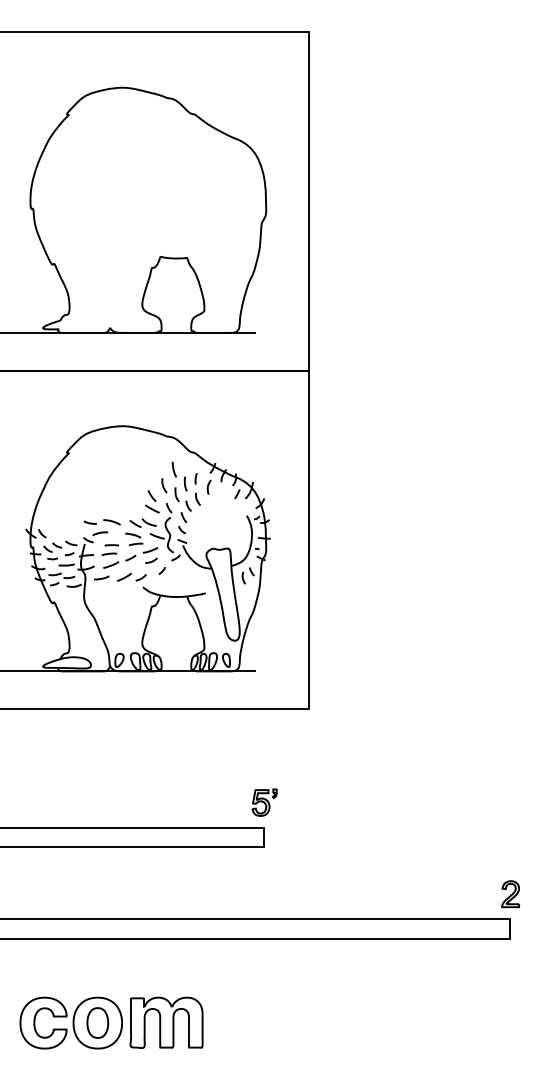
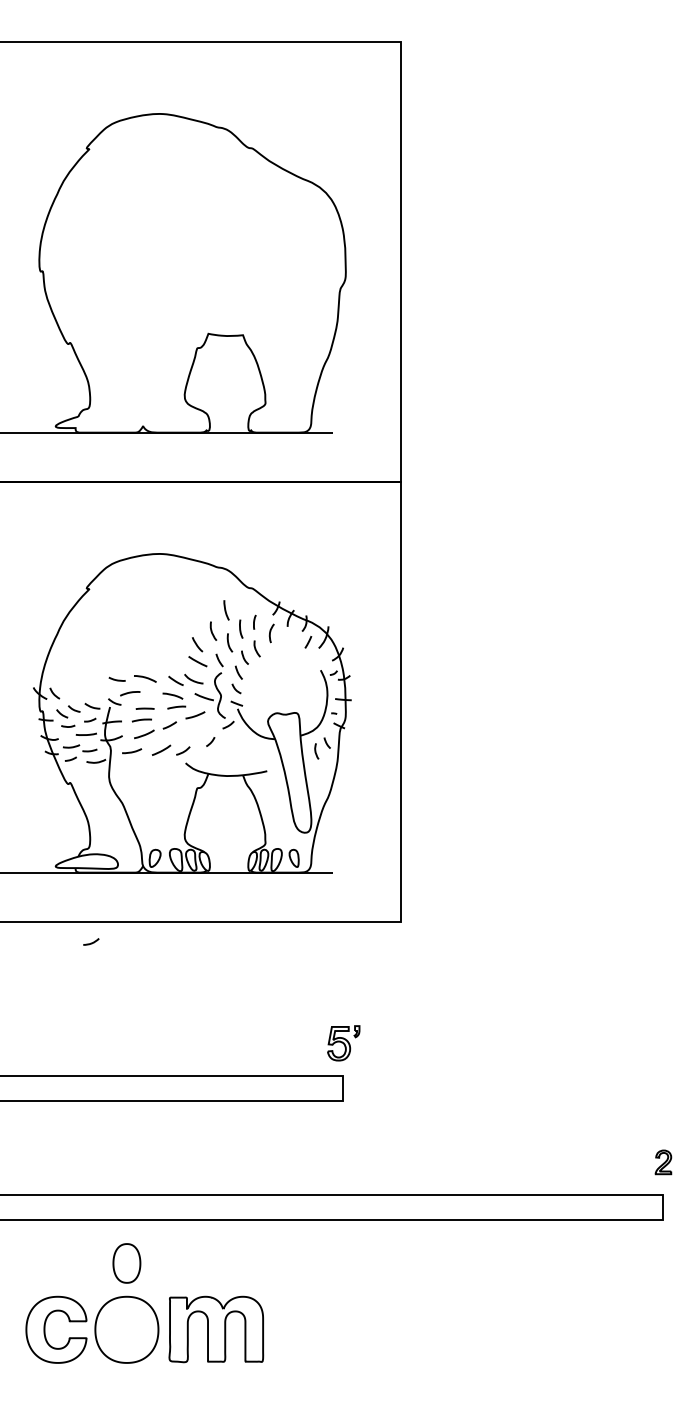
curve: (152, 560) -> (92, 941), moved
part: (510, 894) -> (663, 1162), size x0.7
part: (97, 1022) -> (126, 1262), moved

